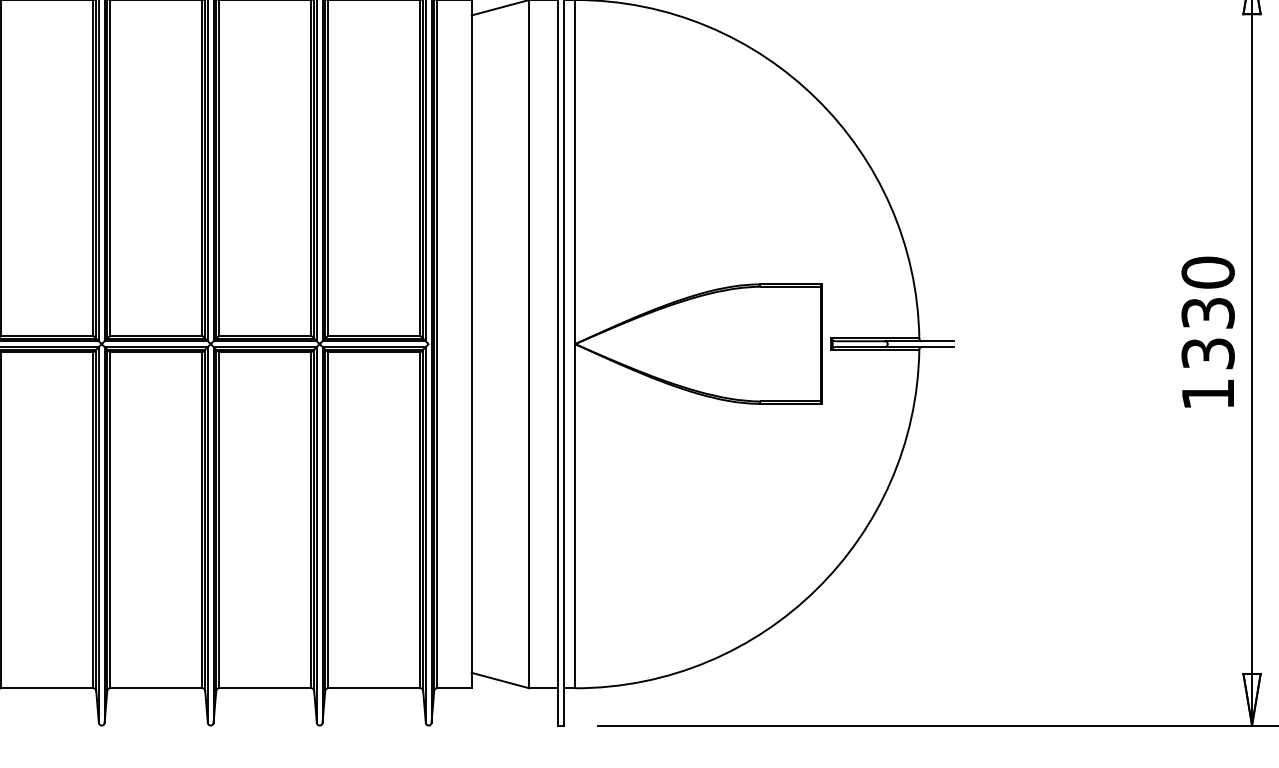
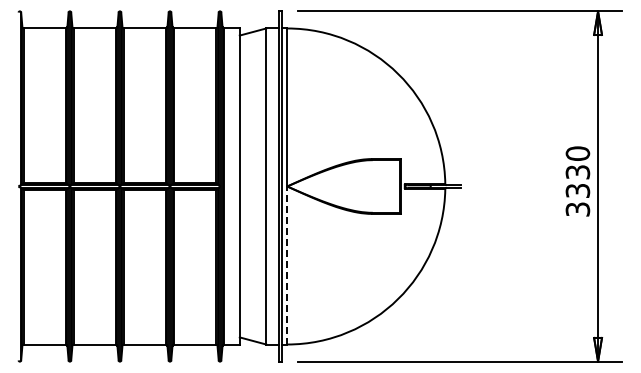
text: (1207, 394) -> (577, 209), 1330 -> 3330
line: (575, 516) -> (287, 265), solid -> dashed

